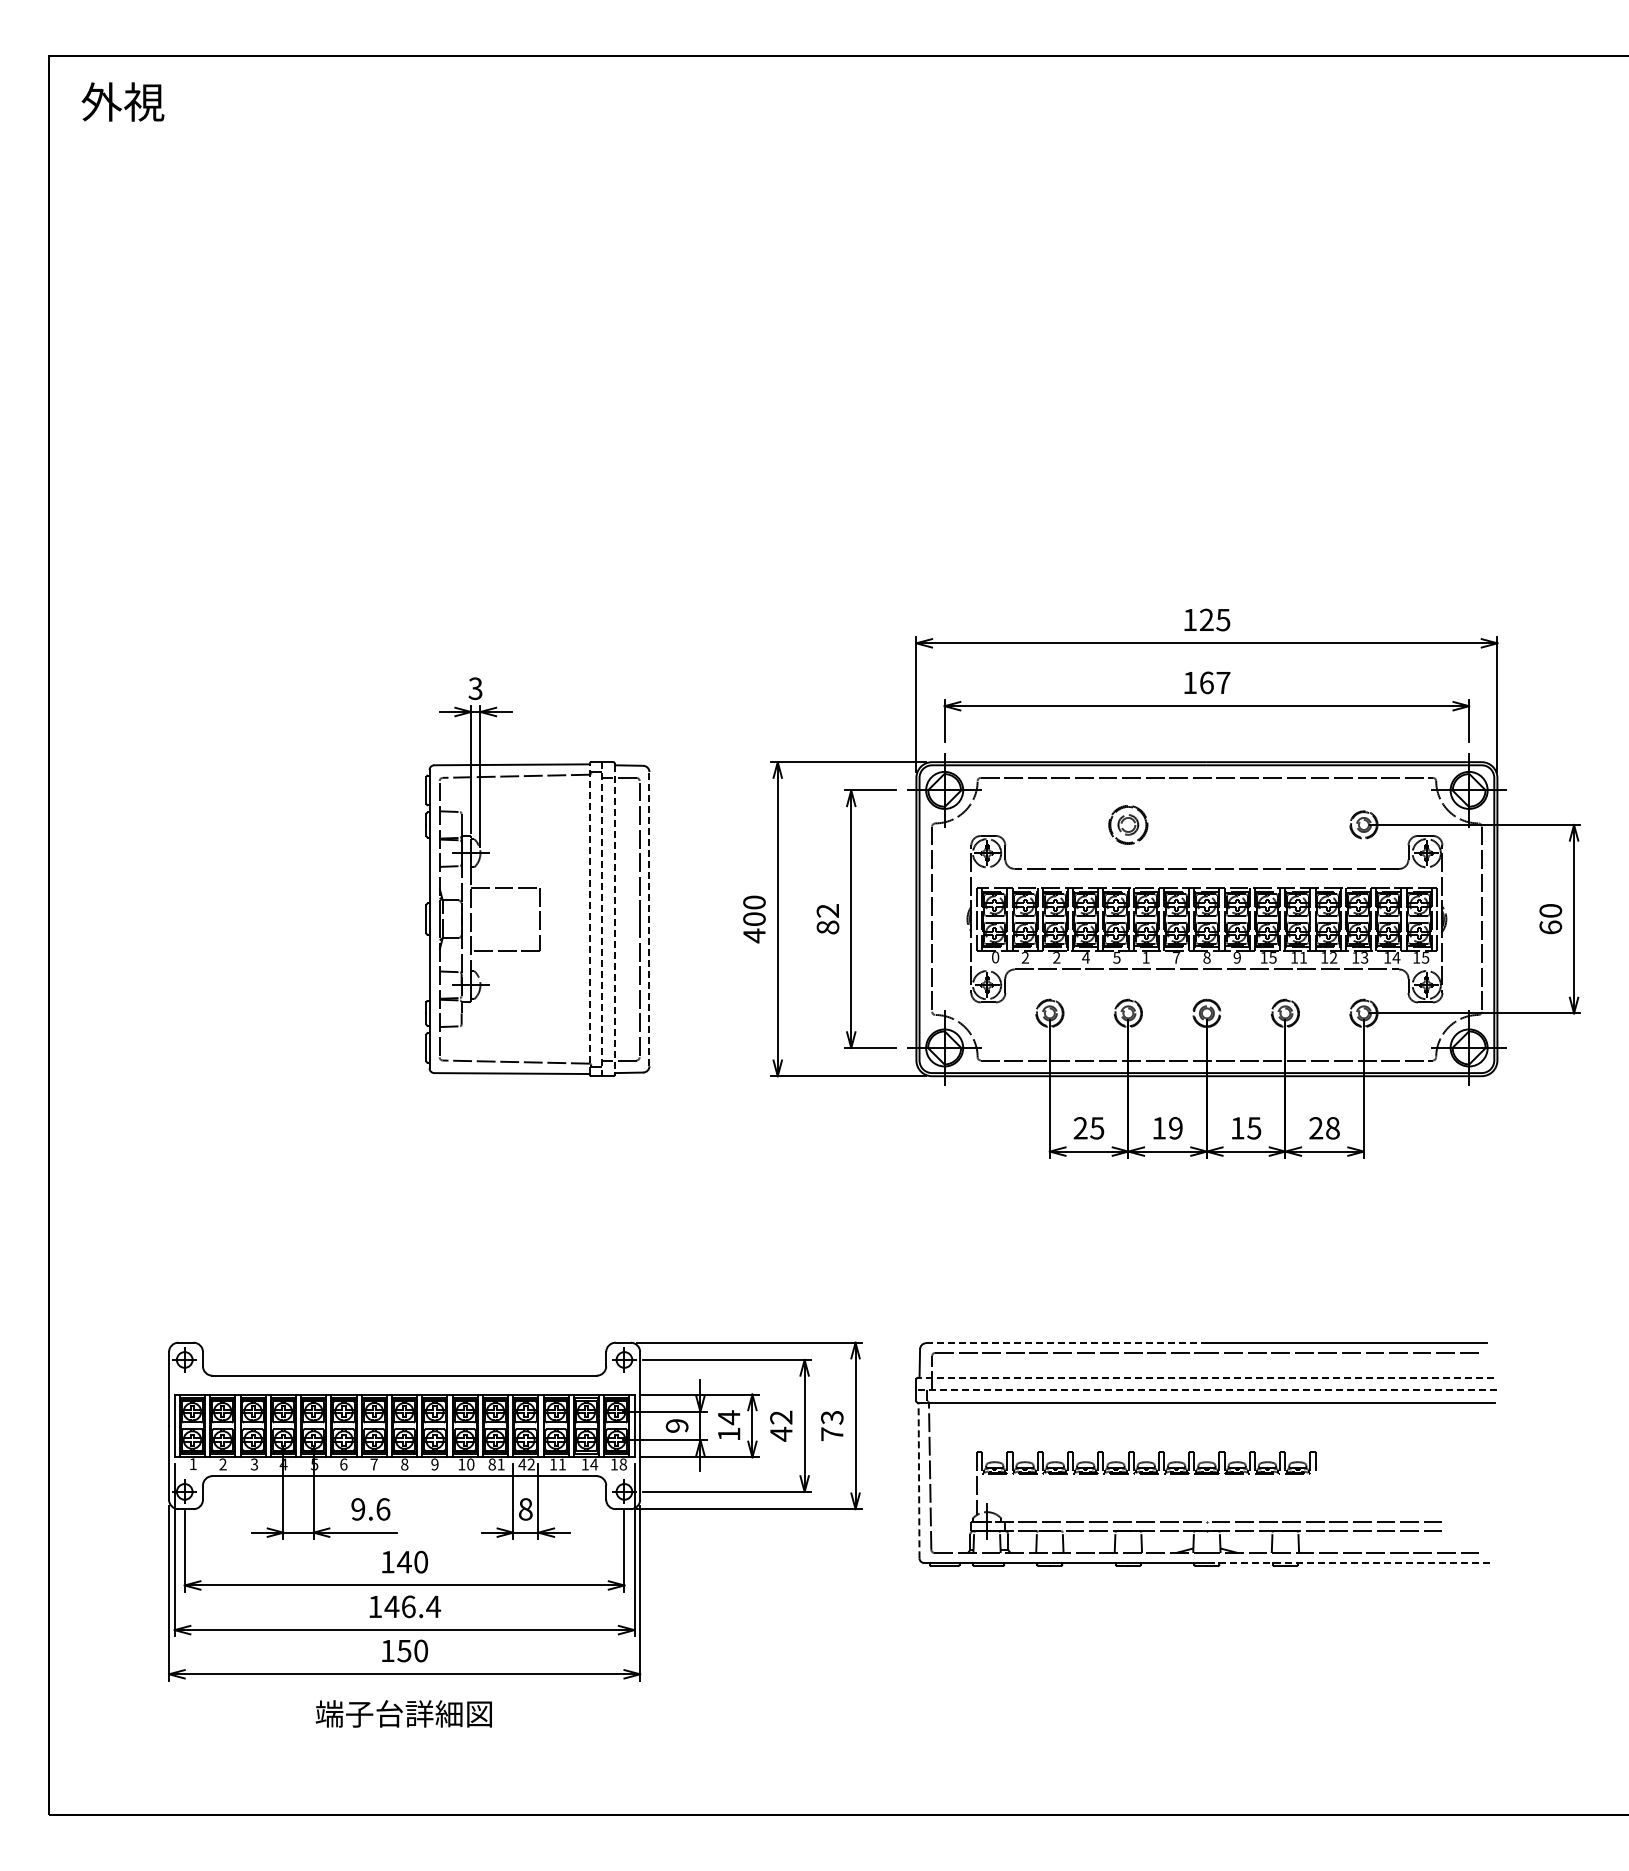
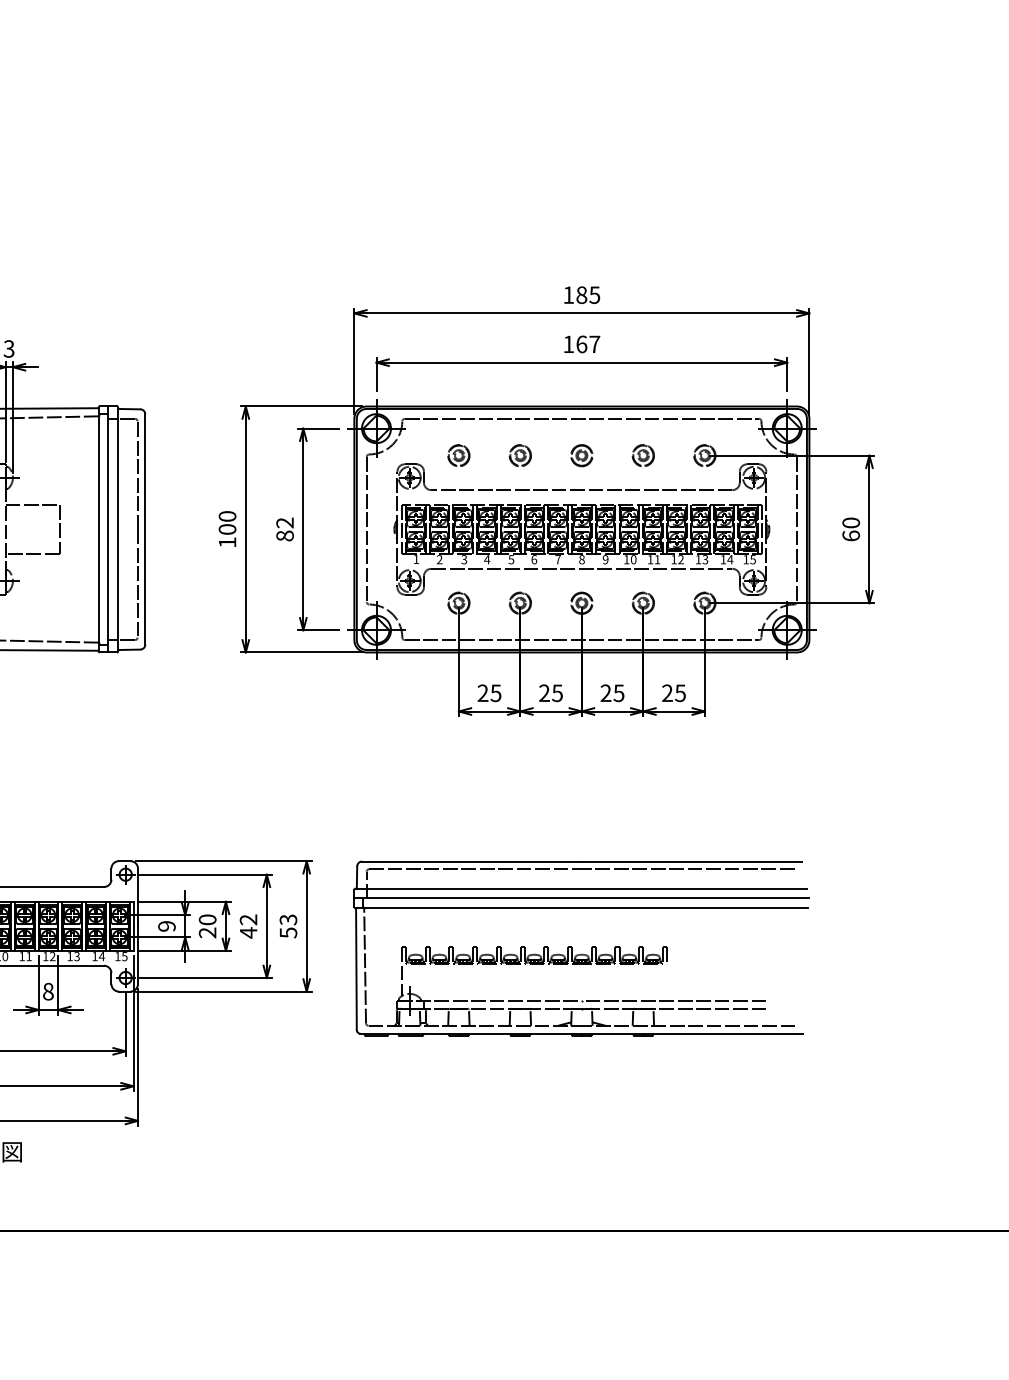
text: (1206, 619) -> (581, 294), 125 -> 185
part: (1049, 824) -> (458, 455), added
part: (1128, 824) -> (520, 455), size x0.71
part: (1206, 824) -> (581, 455), added
part: (1285, 824) -> (643, 455), added
line: (649, 918) -> (145, 528), dashed -> solid
line: (589, 919) -> (98, 529), dashed -> solid
line: (602, 919) -> (108, 529), dashed -> solid
line: (614, 919) -> (117, 529), dashed -> solid
text: (754, 935) -> (227, 542), 400 -> 100
text: (995, 957) -> (416, 559), 0 -> 1
text: (1056, 957) -> (464, 559), 2 -> 3
text: (1145, 957) -> (533, 559), 1 -> 6
text: (1272, 957) -> (633, 559), 15 -> 10
text: (1167, 1128) -> (551, 693), 19 -> 25
text: (1237, 1128) -> (605, 693), 15 -> 25
text: (1332, 1128) -> (680, 693), 28 -> 25
line: (1067, 1343) -> (472, 861), dashed -> solid
line: (1206, 1377) -> (581, 888), dashed -> solid
line: (1206, 1390) -> (581, 898), dashed -> solid
text: (728, 1425) -> (207, 926), 14 -> 20
text: (832, 1434) -> (288, 933), 73 -> 53
text: (491, 1464) -> (21, 956), 81 -> 11
text: (522, 1464) -> (45, 956), 42 -> 12
text: (561, 1464) -> (76, 956), 11 -> 13
text: (622, 1464) -> (124, 956), 18 -> 15
line: (919, 1480) -> (356, 969), dashed -> solid
line: (1347, 1563) -> (691, 1034), dashed -> solid

